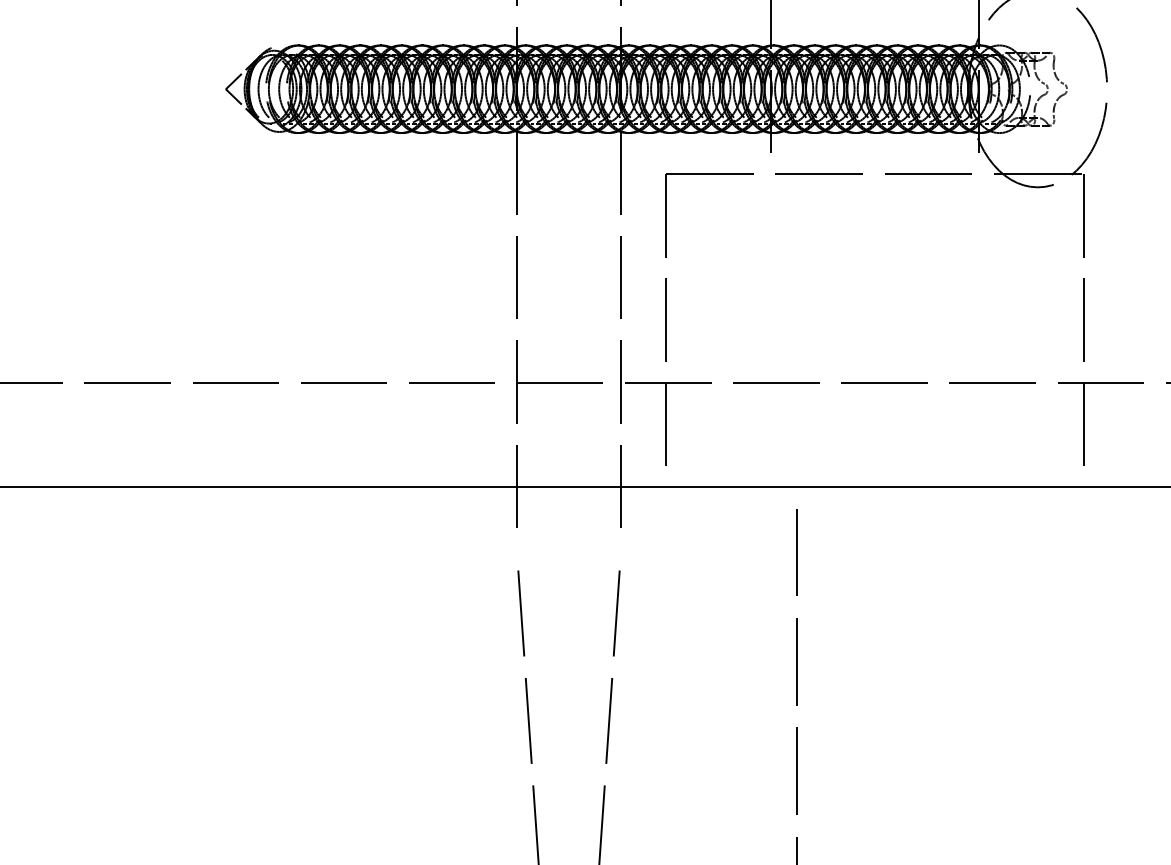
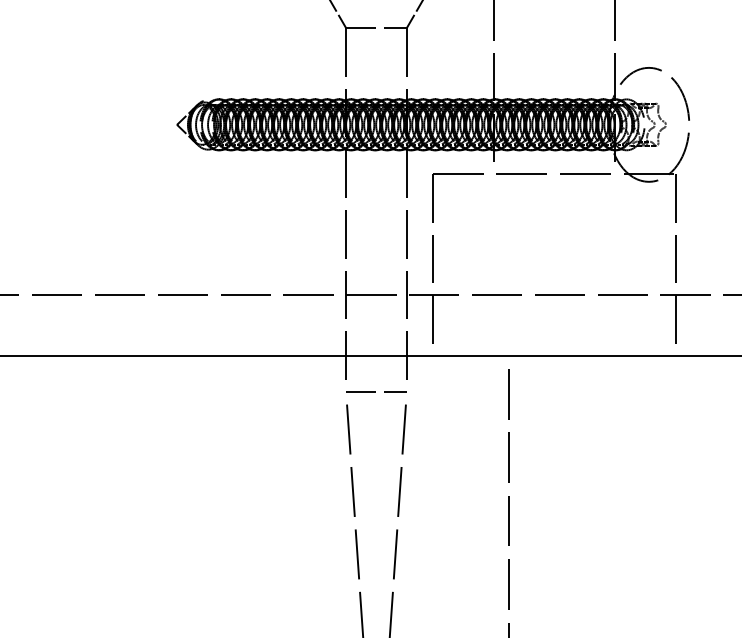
line: (569, 549) -> (376, 392), added

